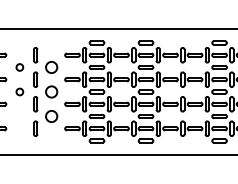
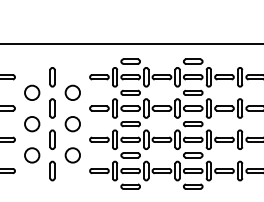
circle: (19, 67) -> (31, 92), size x1.67
circle: (19, 91) -> (31, 123), size x1.67
circle: (19, 116) -> (31, 155), added

